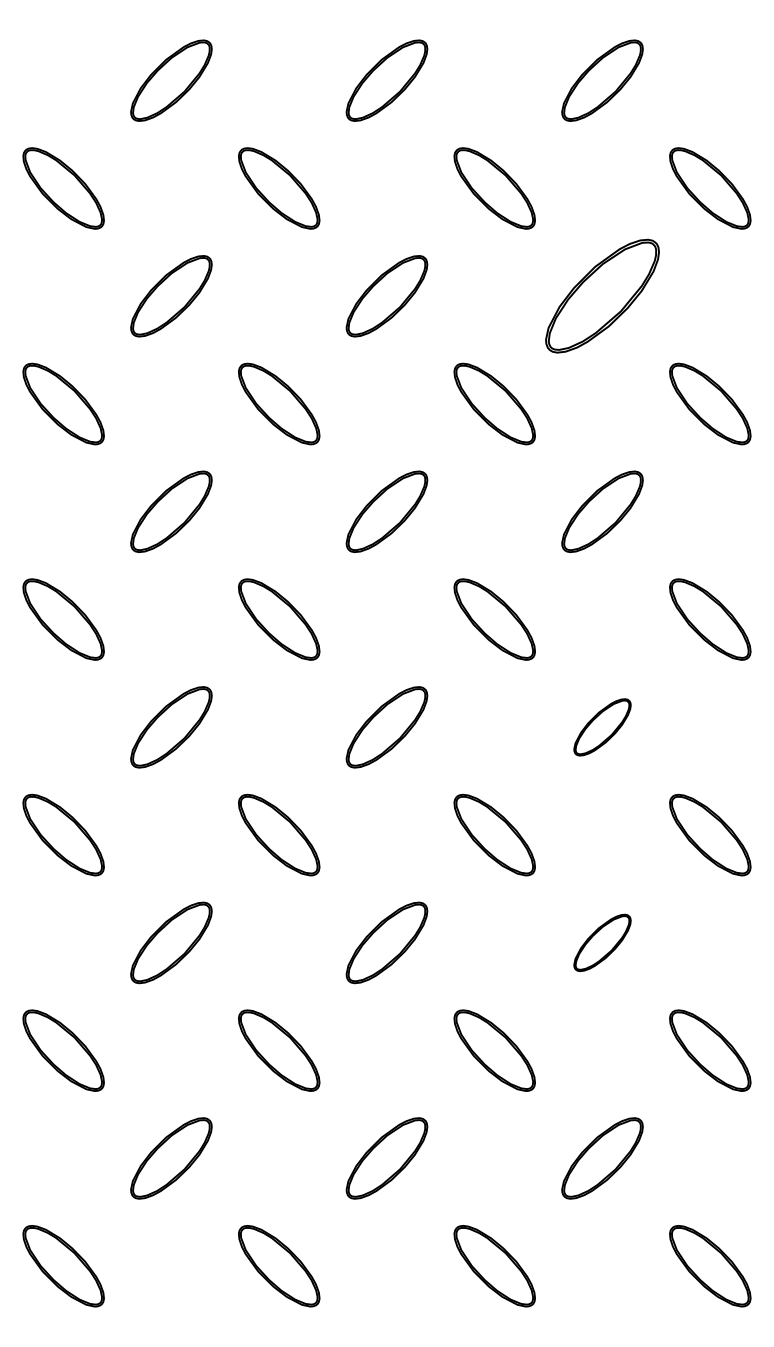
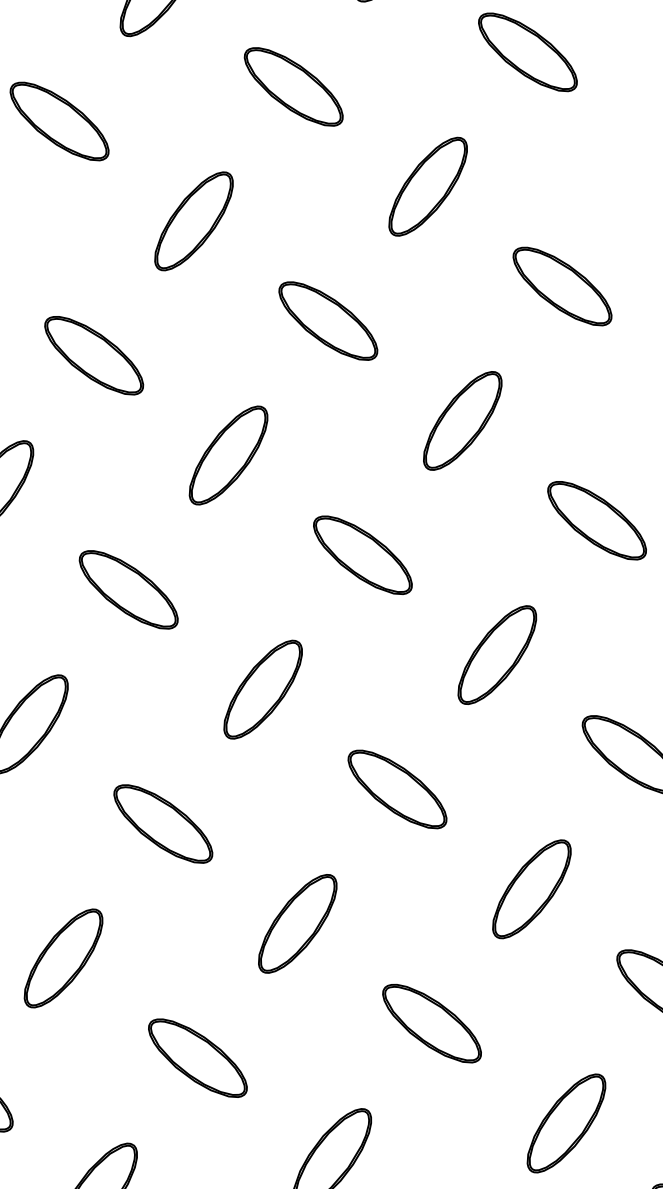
part: (602, 296) -> (428, 187), size x0.71
part: (602, 727) -> (497, 655), size x1.43
part: (602, 942) -> (531, 888), size x1.43

